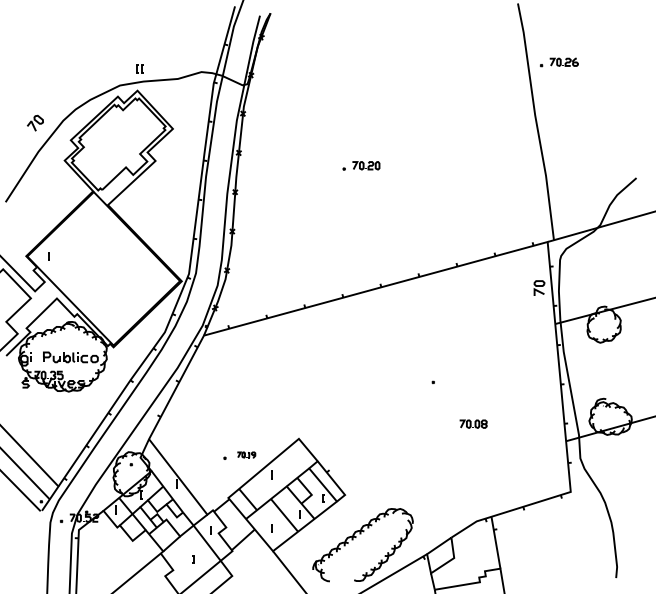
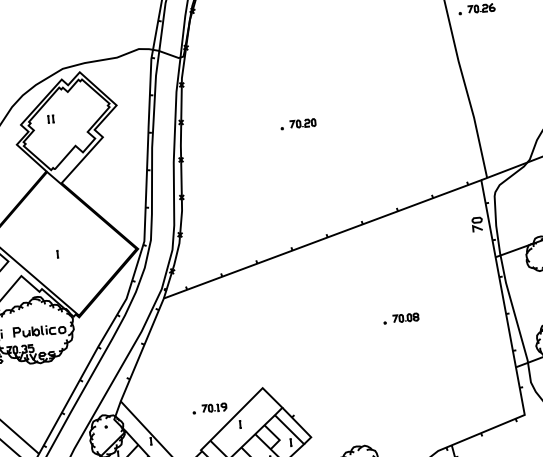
part: (139, 68) -> (50, 118), moved
part: (48, 256) -> (57, 254), moved
part: (473, 423) -> (405, 317), moved
part: (246, 454) -> (214, 407), size x1.43

